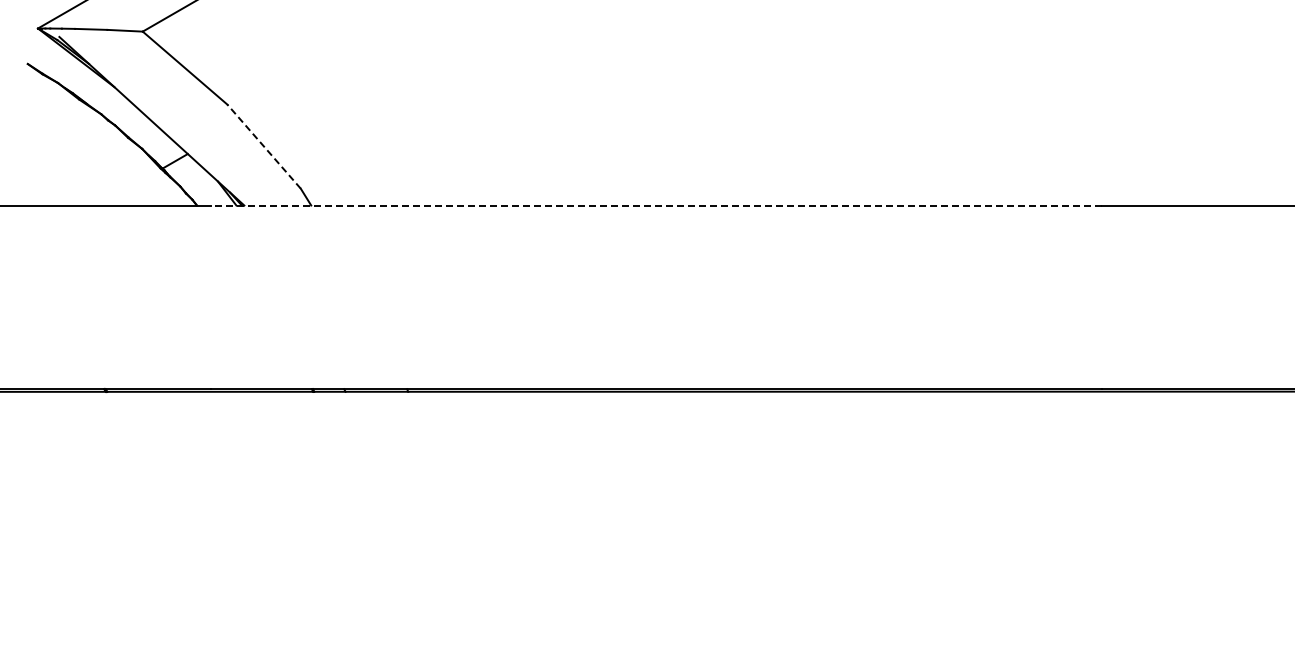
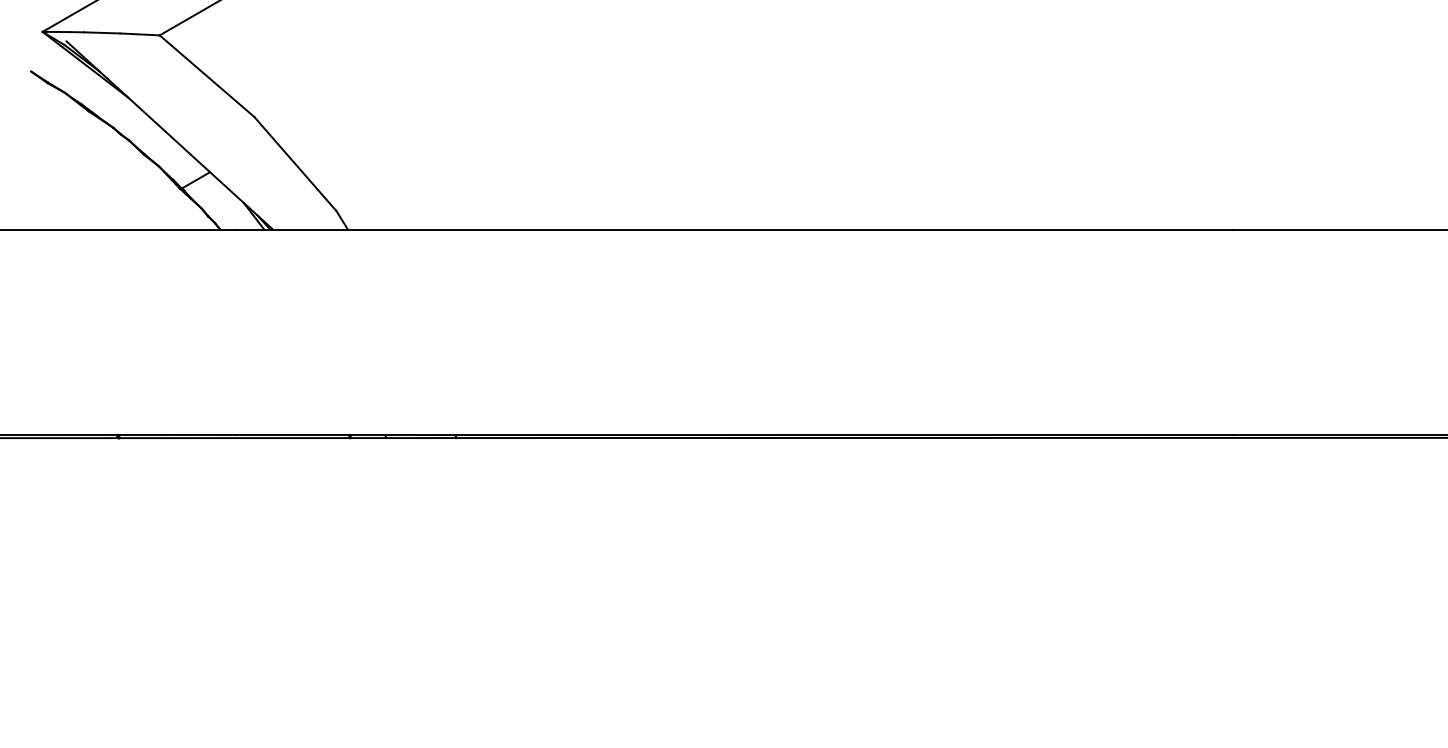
line: (264, 146) -> (295, 163), dashed -> solid
line: (656, 205) -> (734, 229), dashed -> solid

